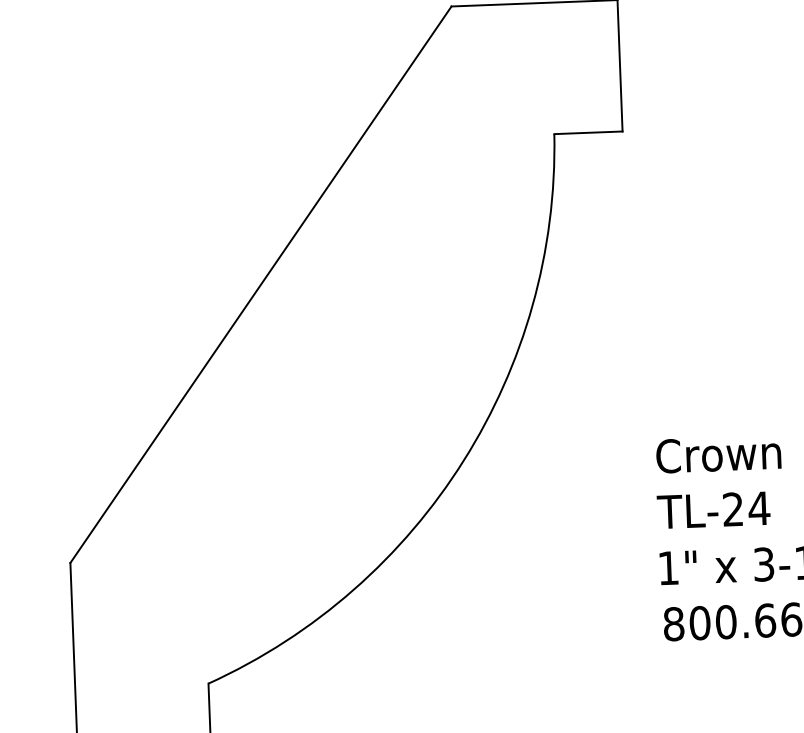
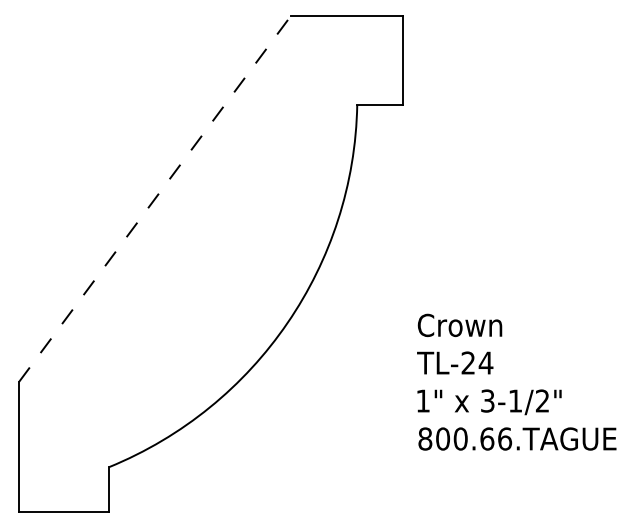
line: (261, 284) -> (155, 198), solid -> dashed

